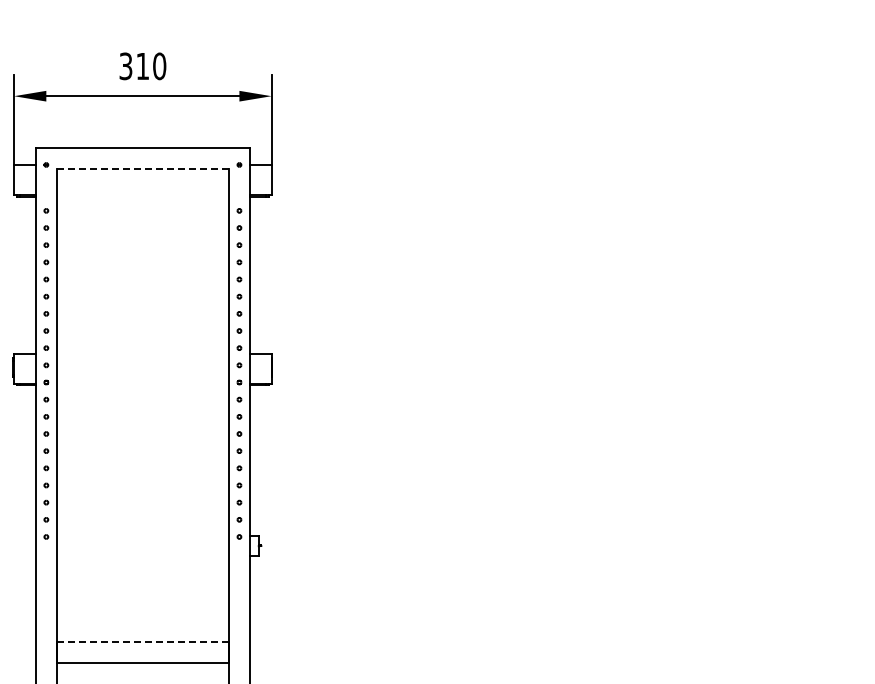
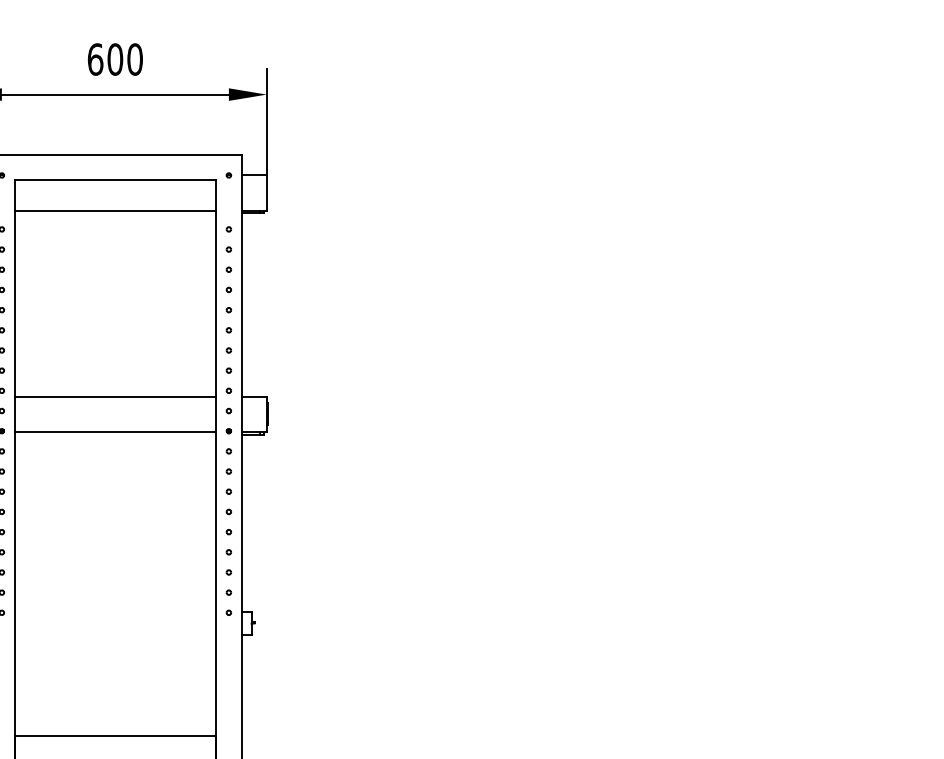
text: (134, 66) -> (105, 59), 310 -> 600
line: (142, 169) -> (114, 180), dashed -> solid
line: (142, 194) -> (114, 210), added
line: (142, 353) -> (114, 397), added
line: (142, 383) -> (114, 432), added
line: (142, 641) -> (114, 735), dashed -> solid

